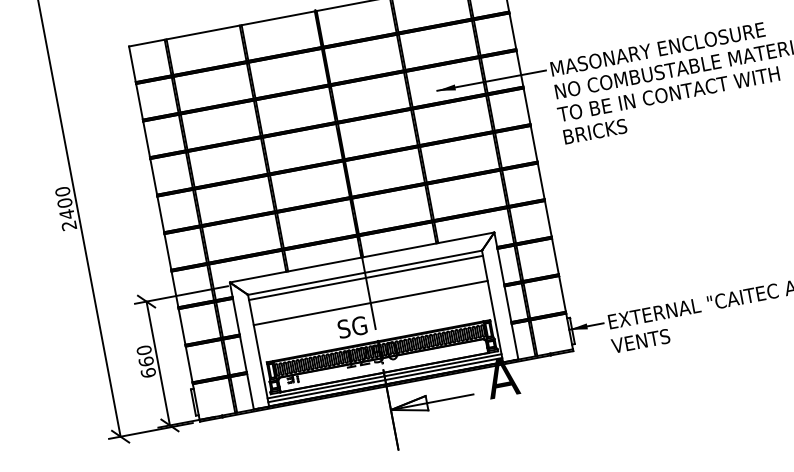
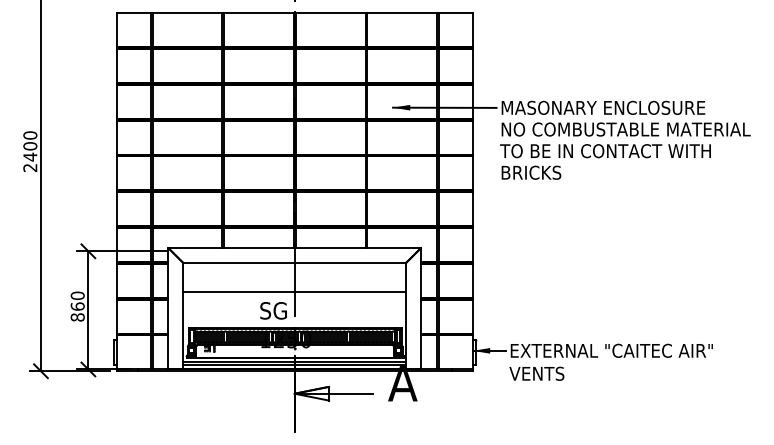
line: (365, 277) -> (294, 267), removed
text: (148, 373) -> (77, 317), 660 -> 860

